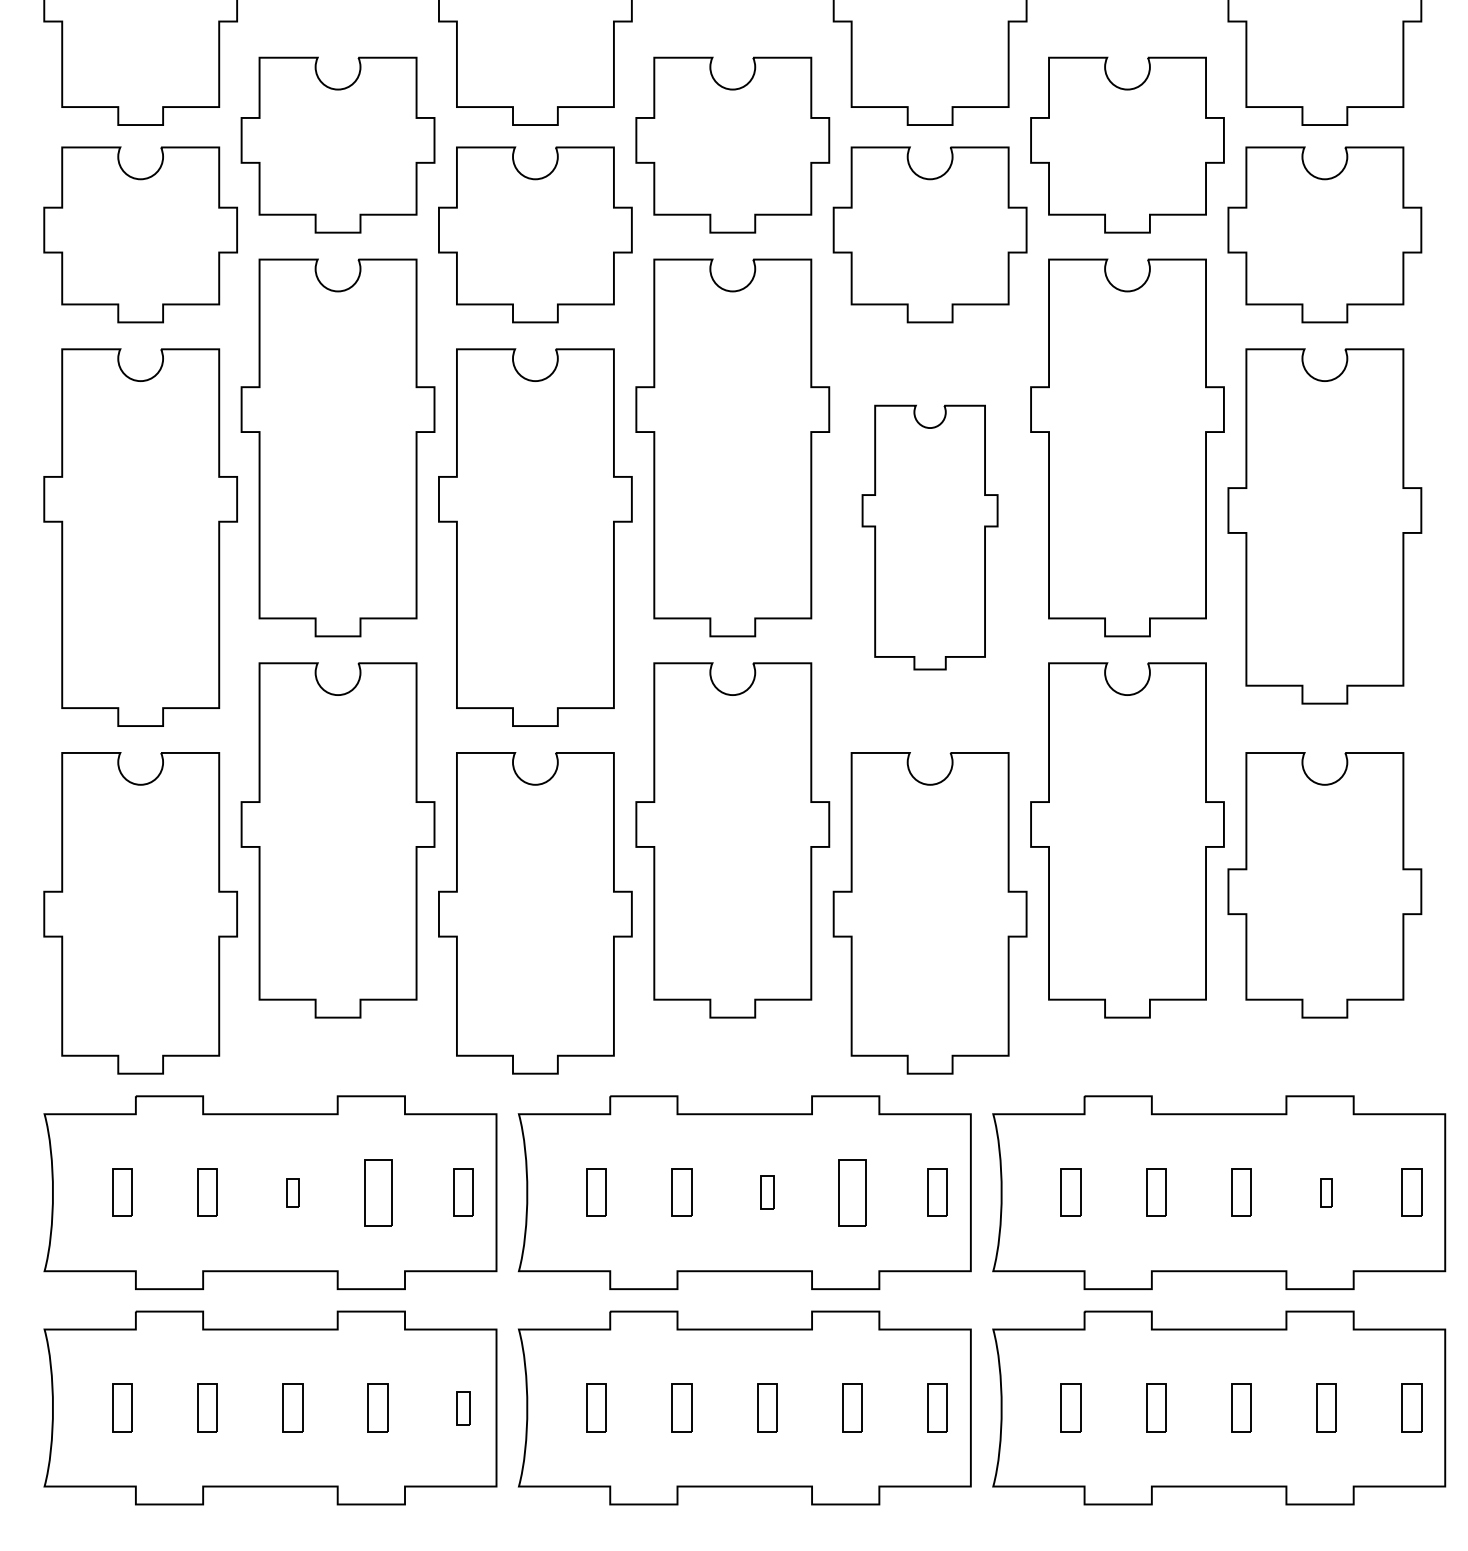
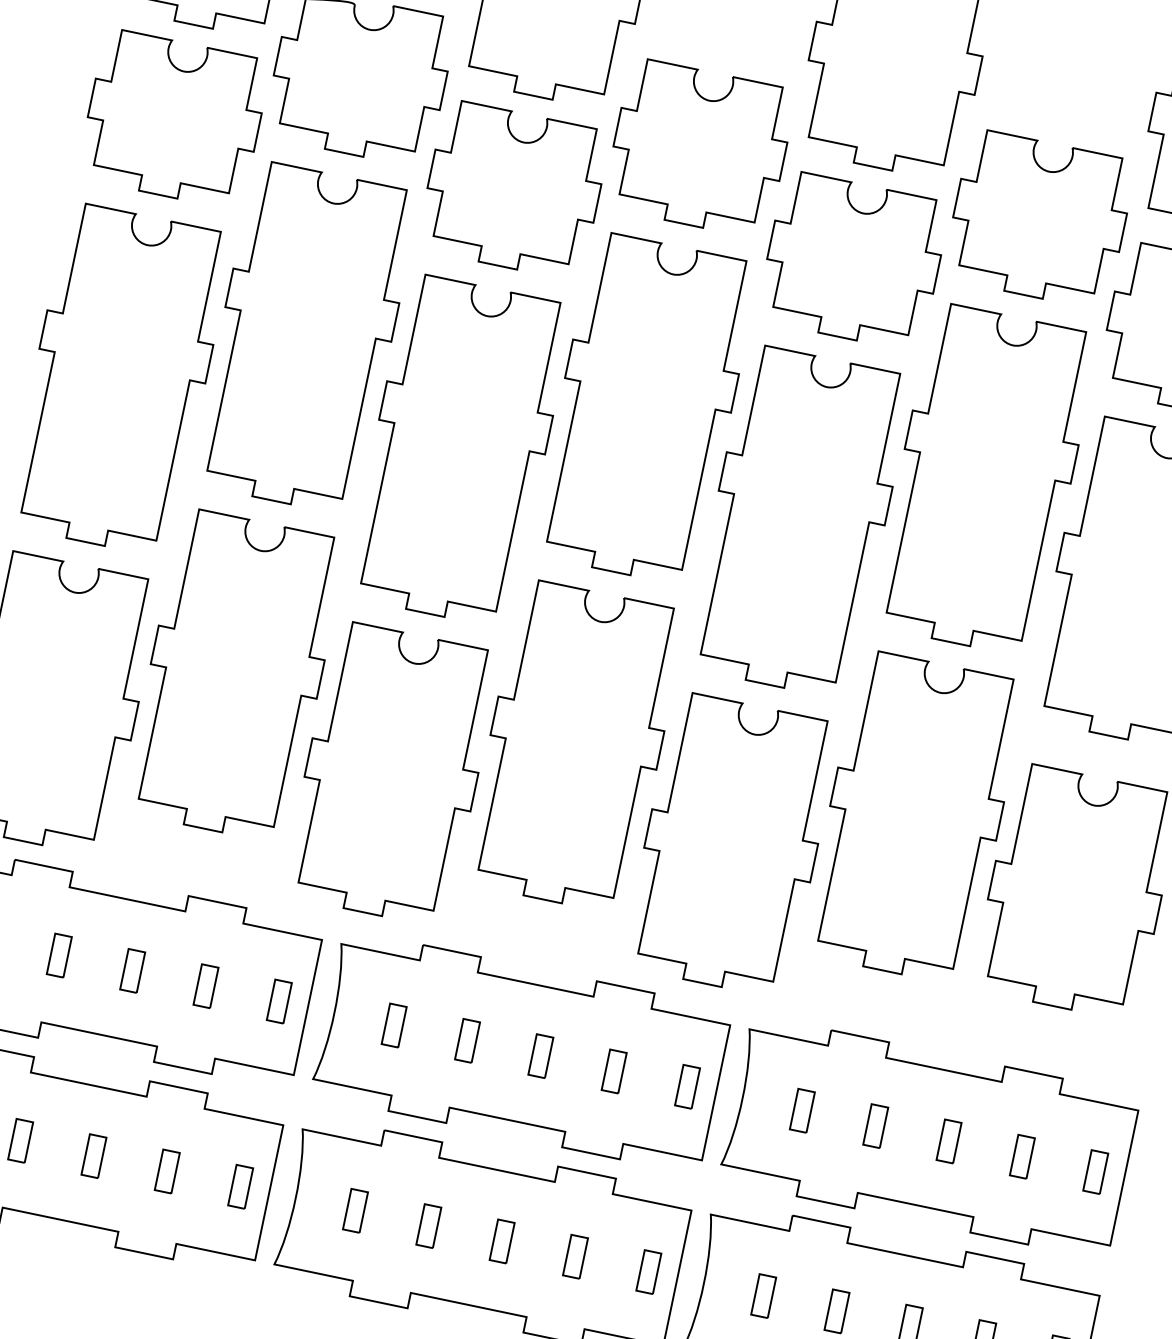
part: (929, 537) -> (798, 521), size x1.43
part: (292, 1192) -> (132, 970), size x1.67
part: (377, 1192) -> (205, 985), size x0.71
part: (767, 1192) -> (541, 1056), size x1.43
part: (852, 1192) -> (614, 1071), size x0.71
part: (1326, 1192) -> (1022, 1156), size x1.67
part: (463, 1407) -> (240, 1186), size x1.43

